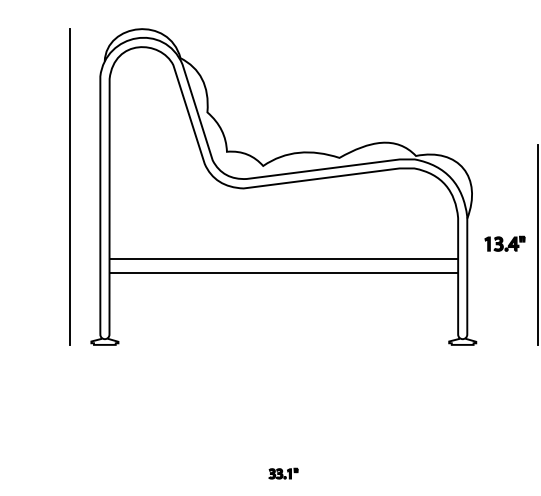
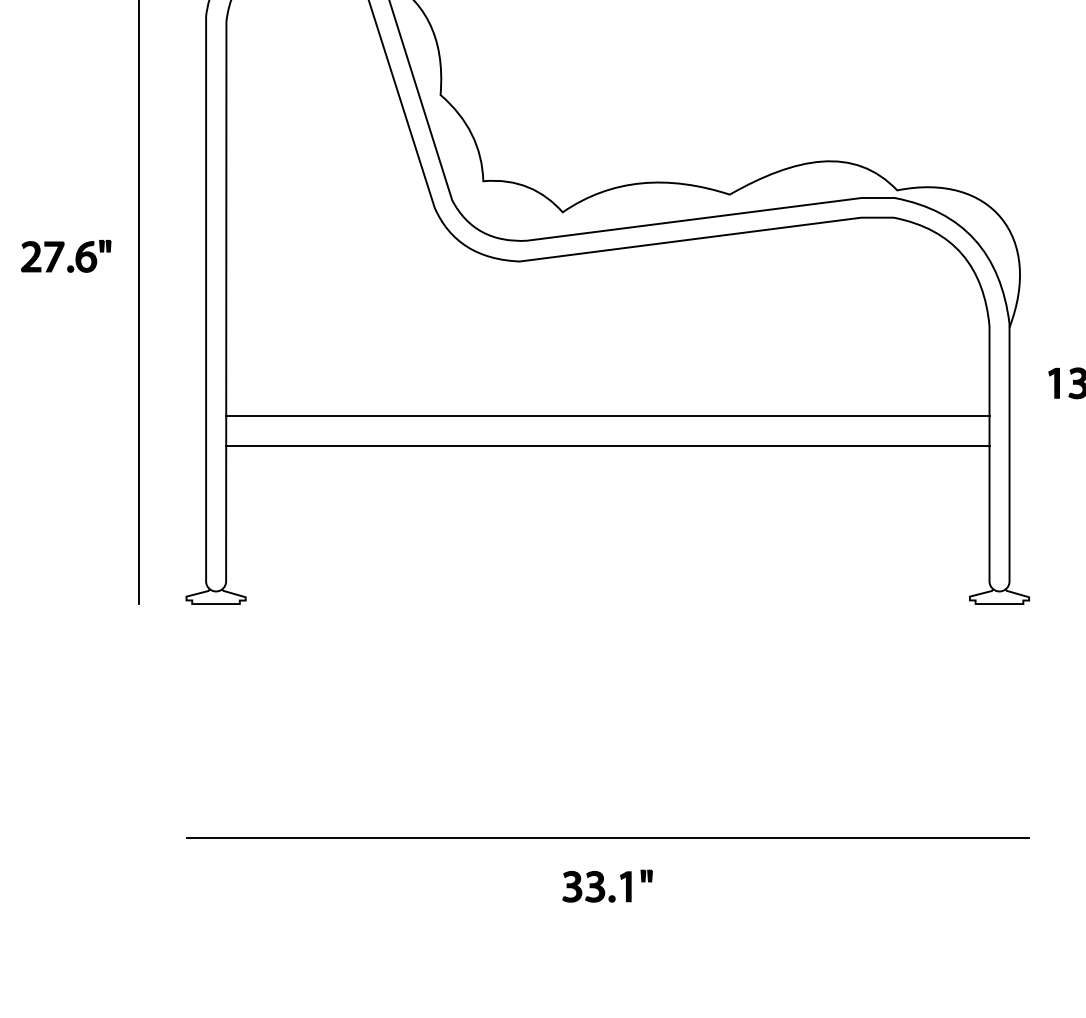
part: (36, 186) -> (66, 257), added
line: (283, 451) -> (607, 837), added
part: (283, 473) -> (607, 885), size x1.43

